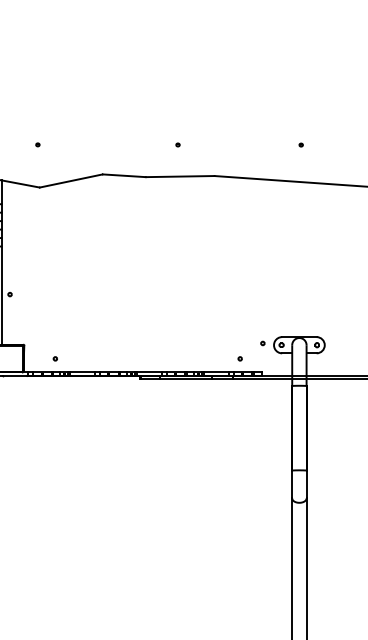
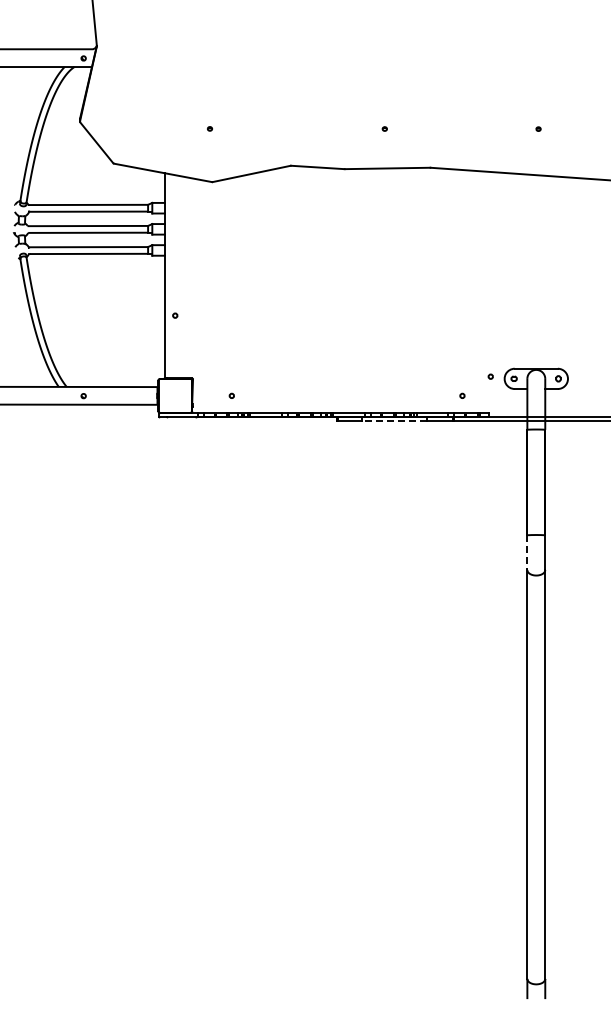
line: (185, 379) -> (394, 421), solid -> dashed
line: (292, 485) -> (527, 553), solid -> dashed

